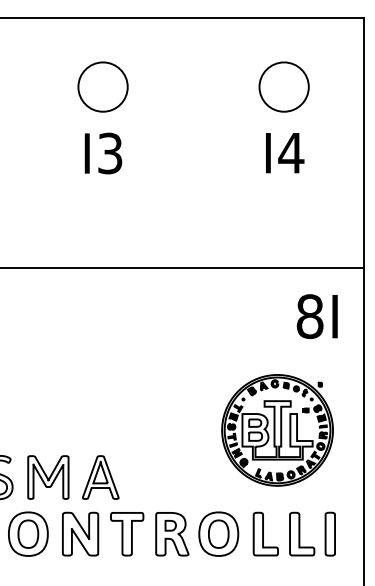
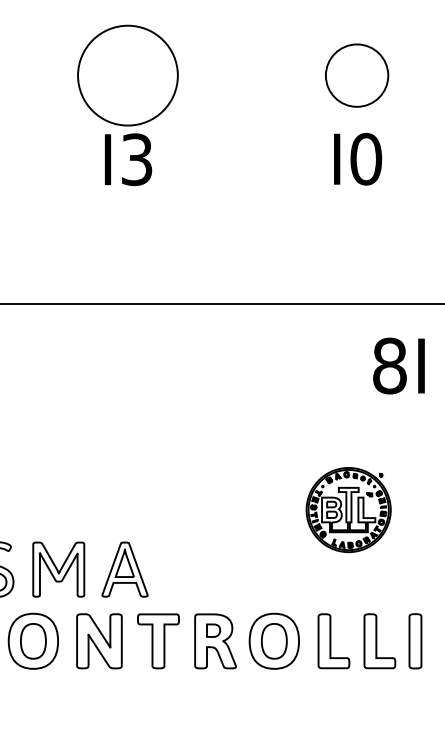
circle: (102, 86) -> (127, 74), size x1.6
text: (291, 152) -> (366, 158), I4 -> I0
part: (277, 430) -> (348, 510), size x0.6

